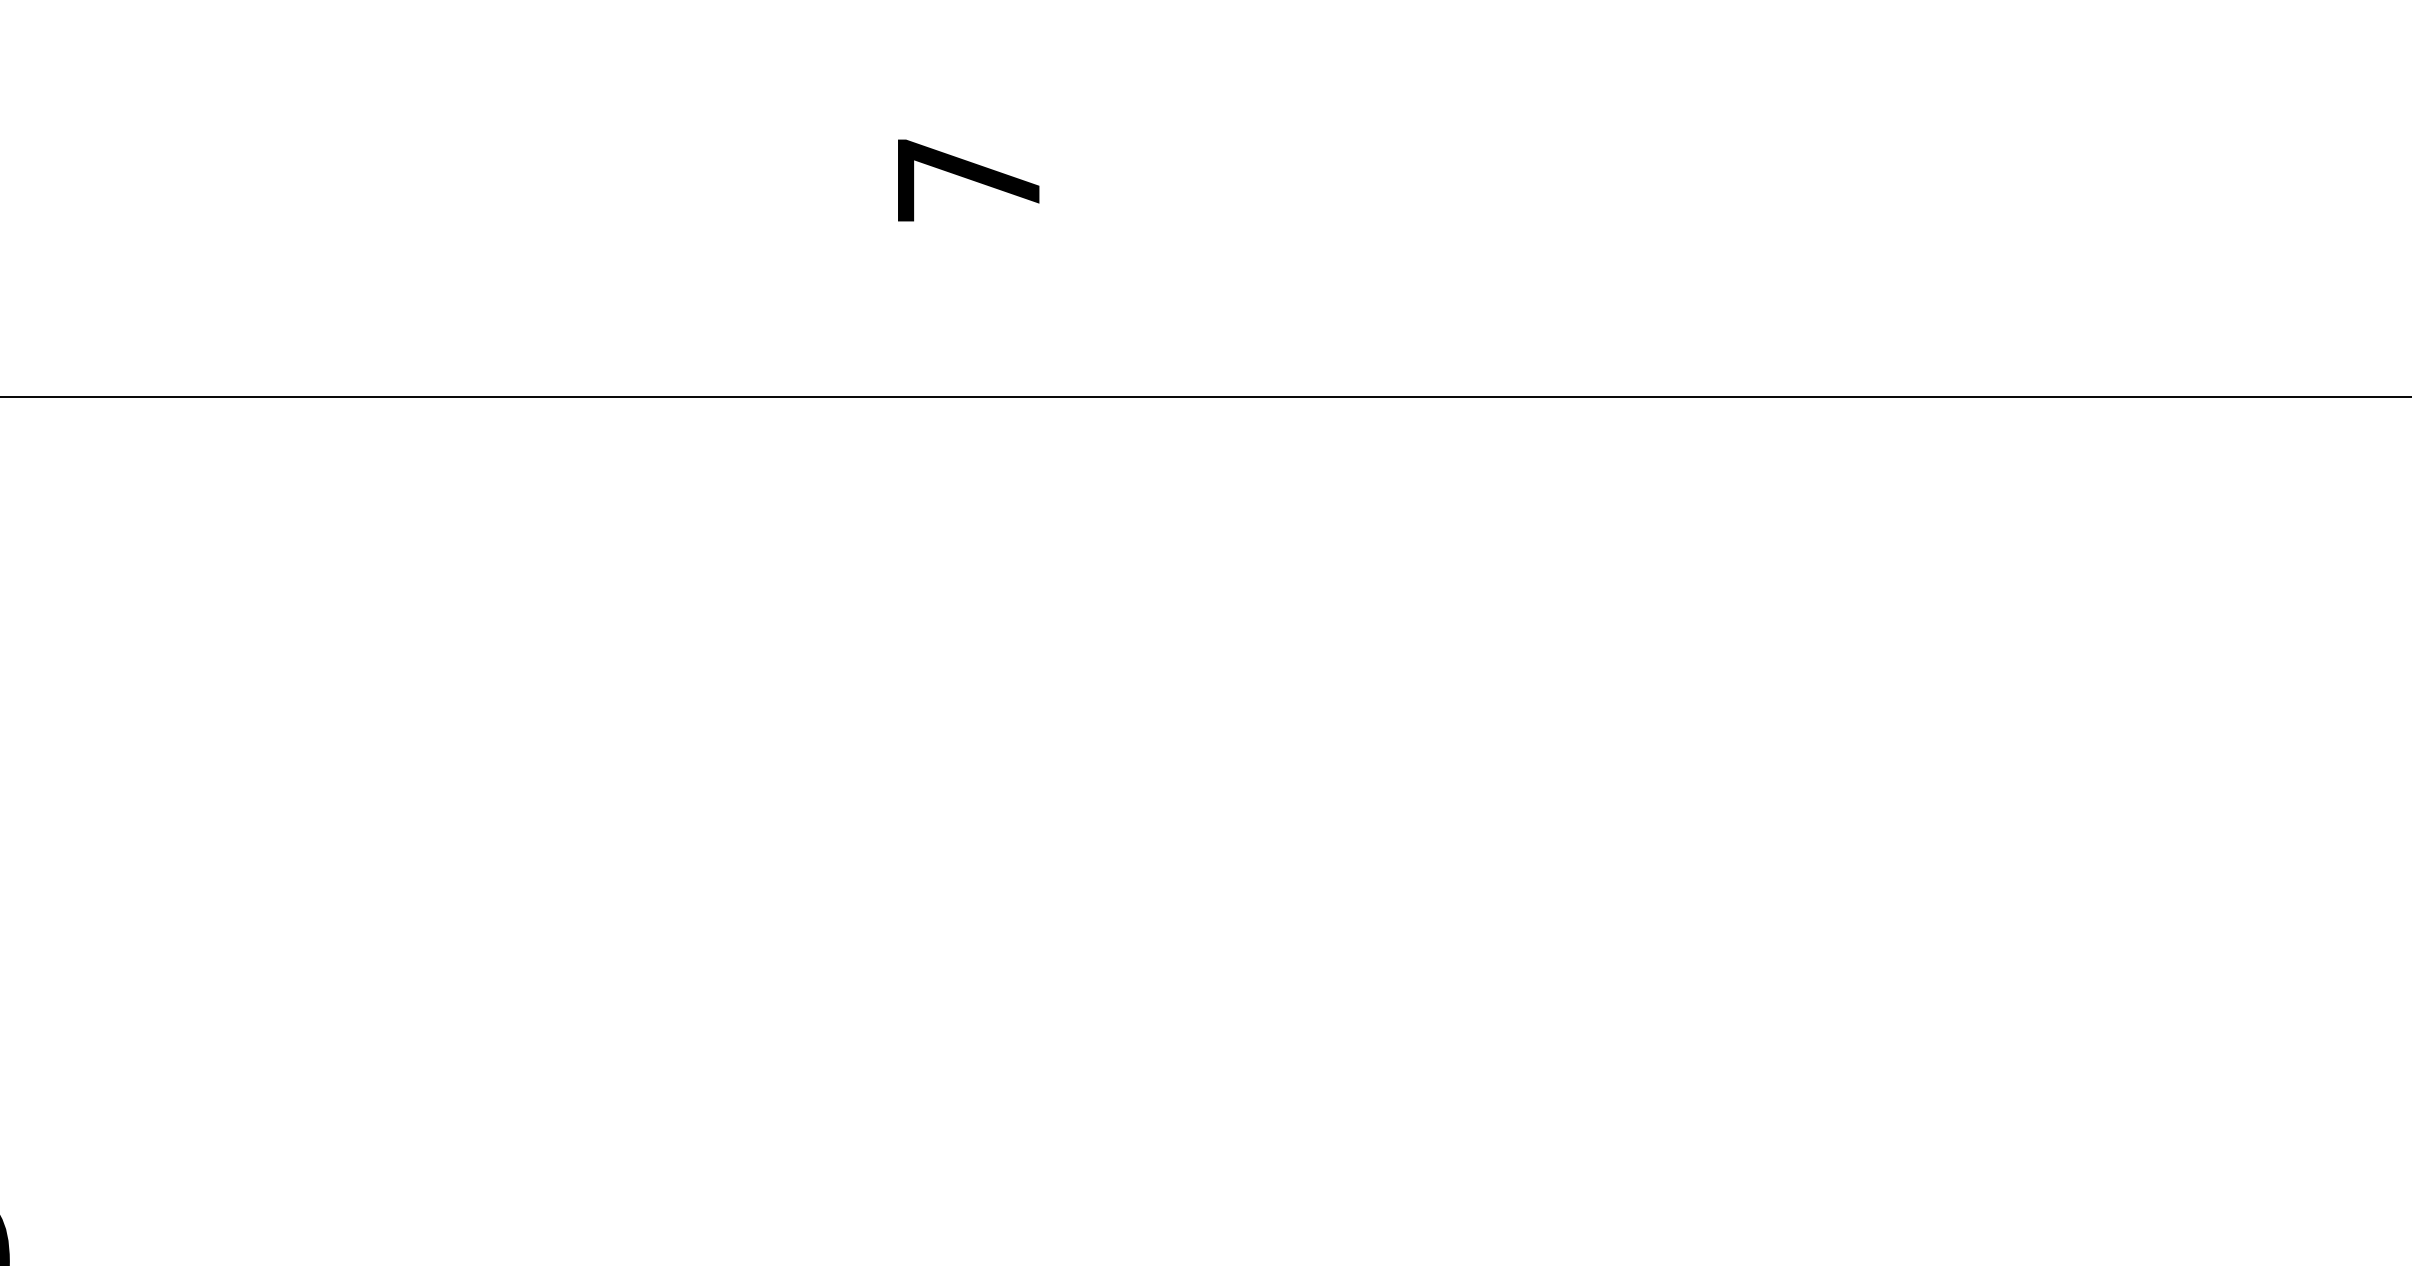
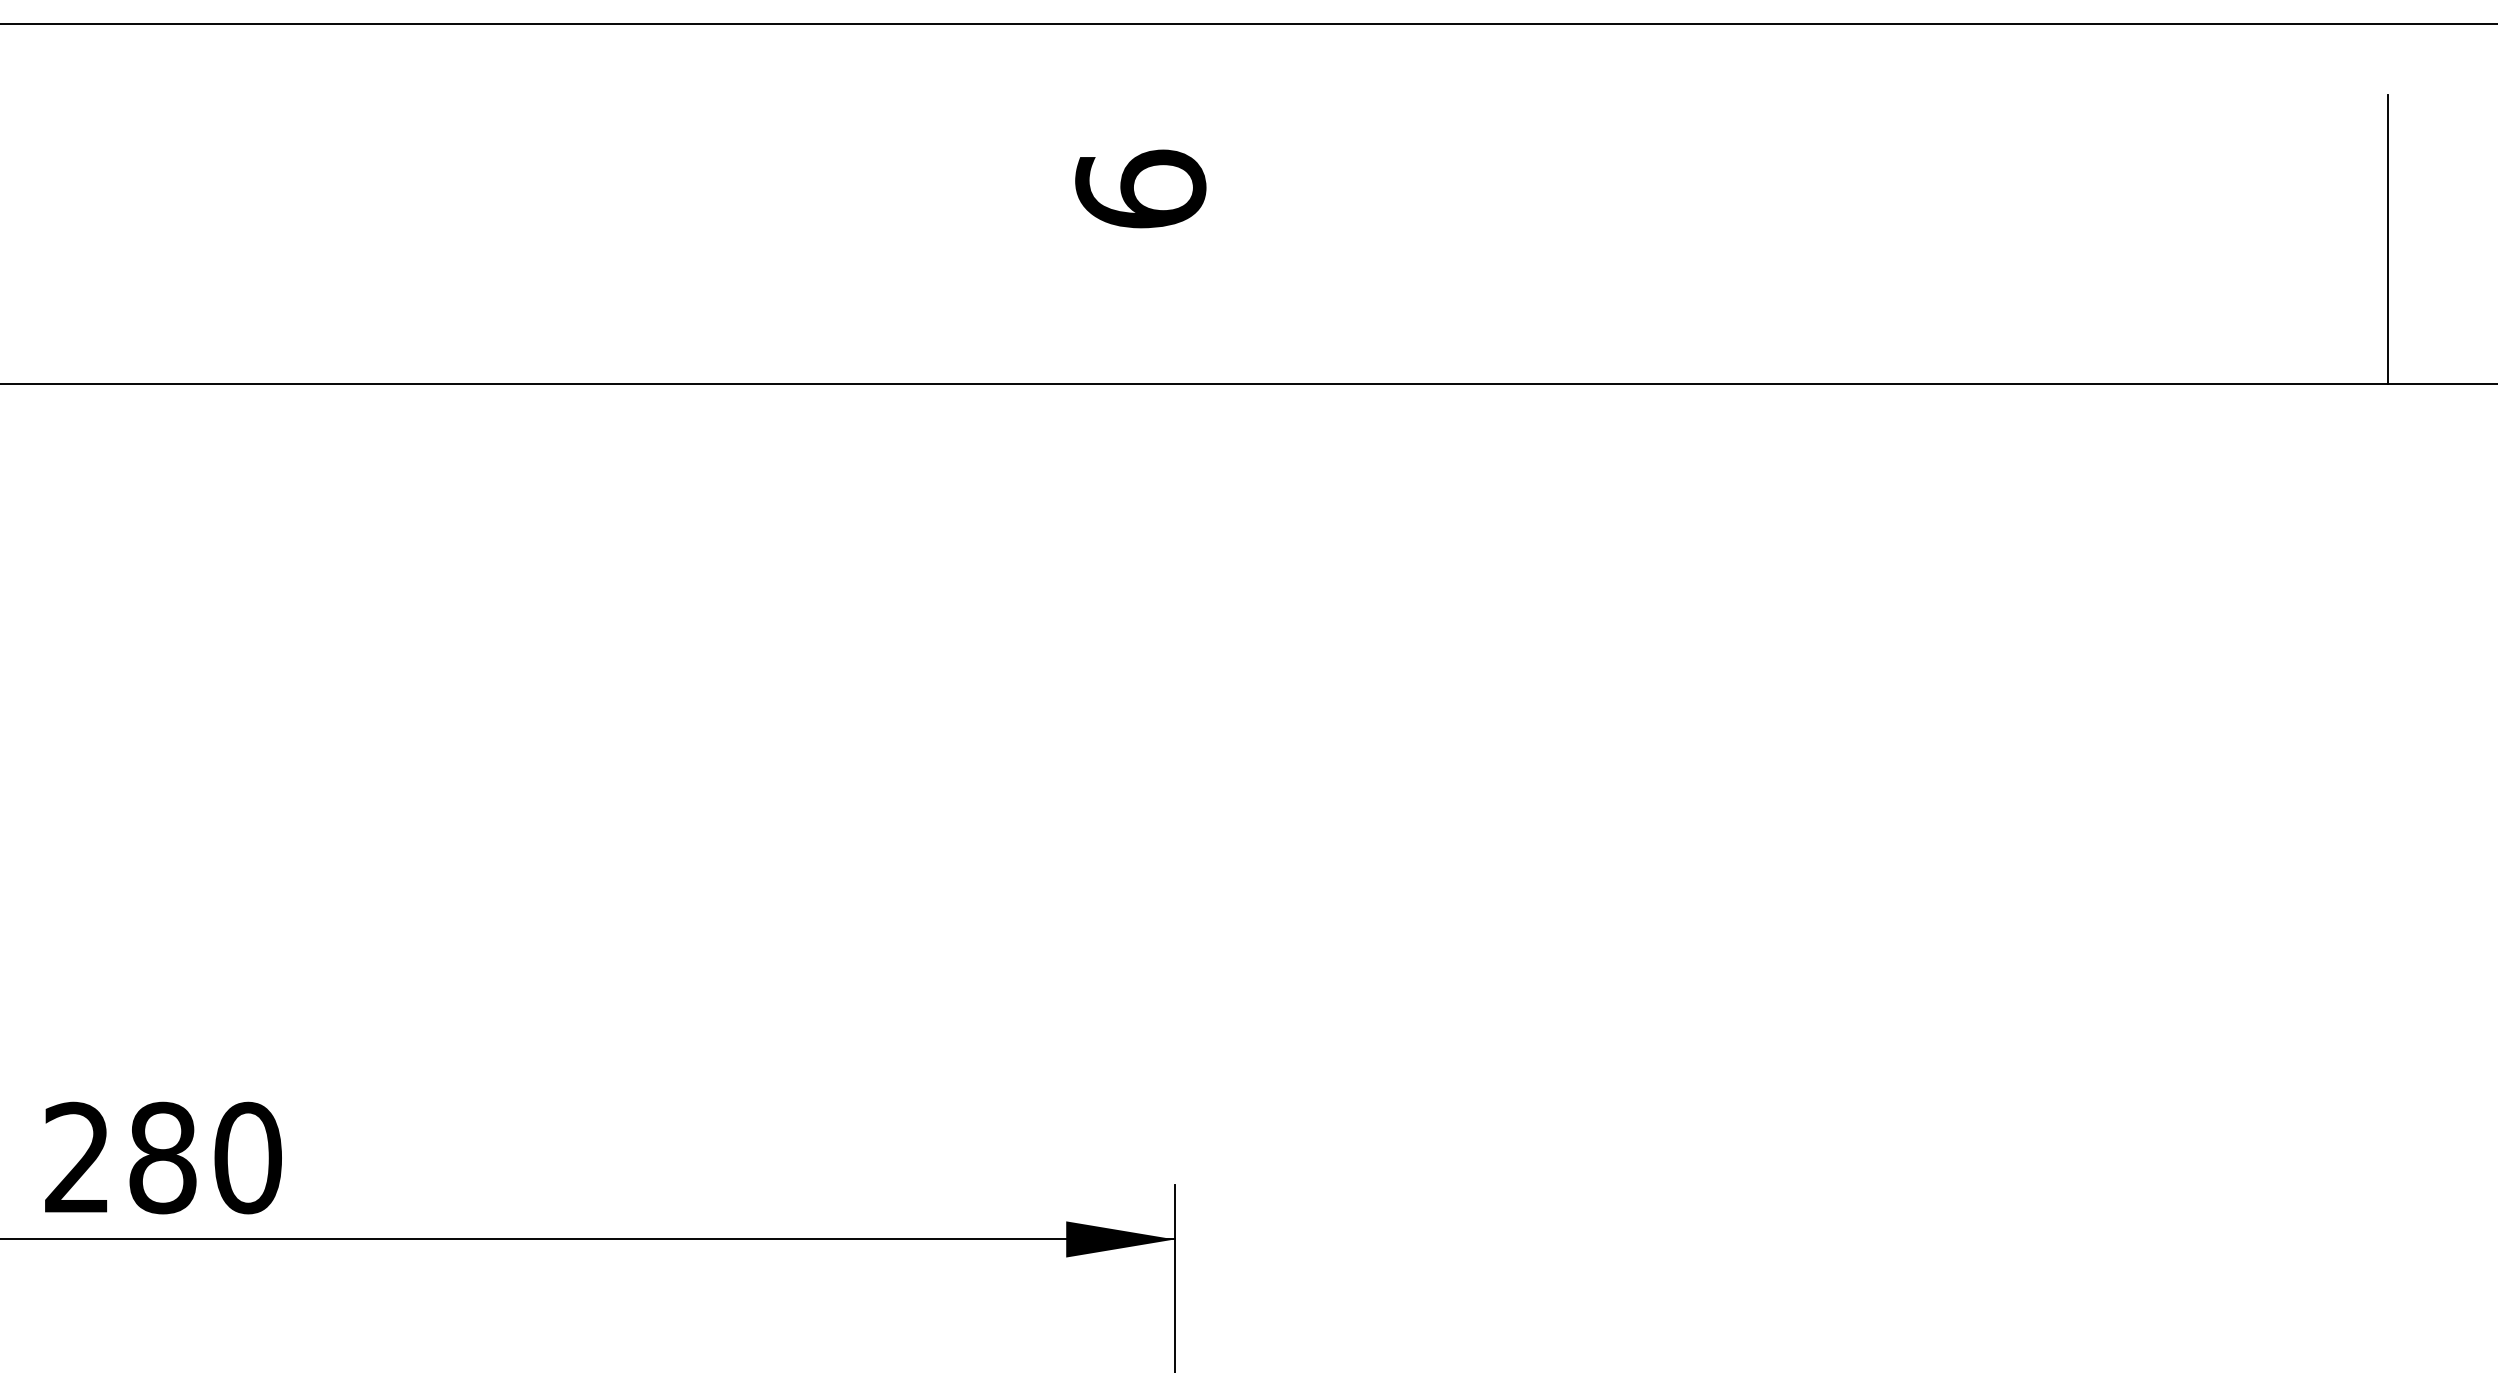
text: (968, 179) -> (1140, 188), 7 -> 6
line: (2360, 235) -> (2387, 239), added

